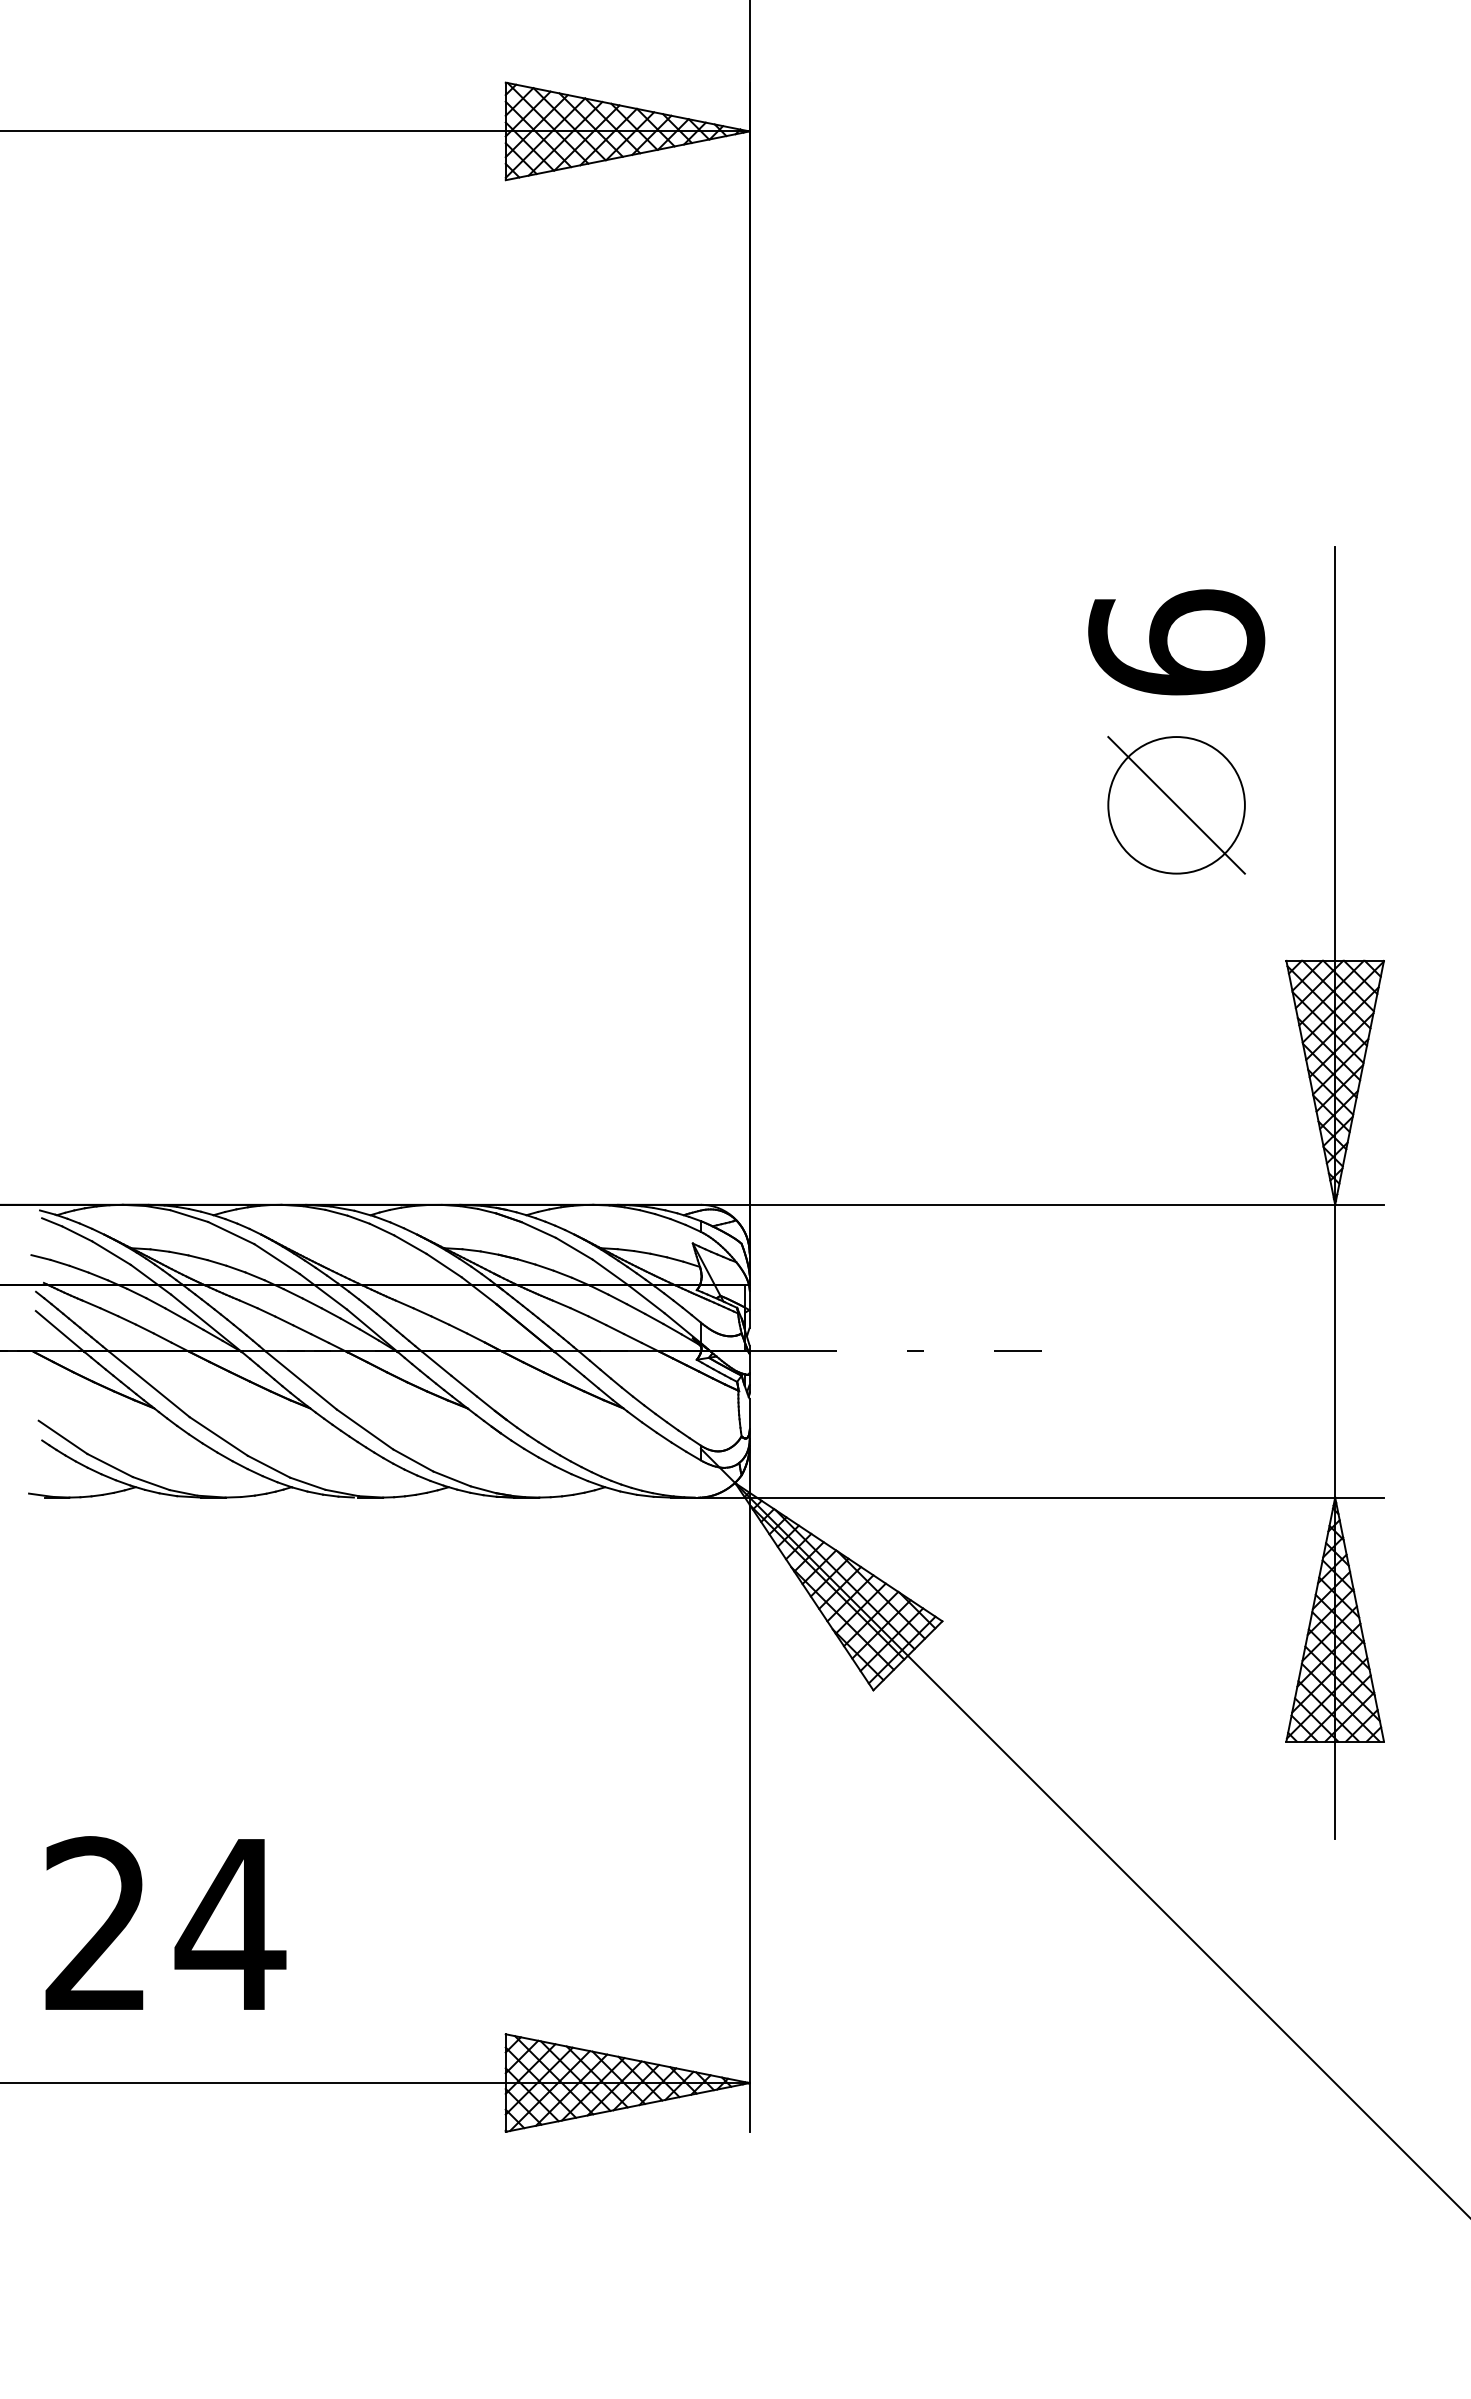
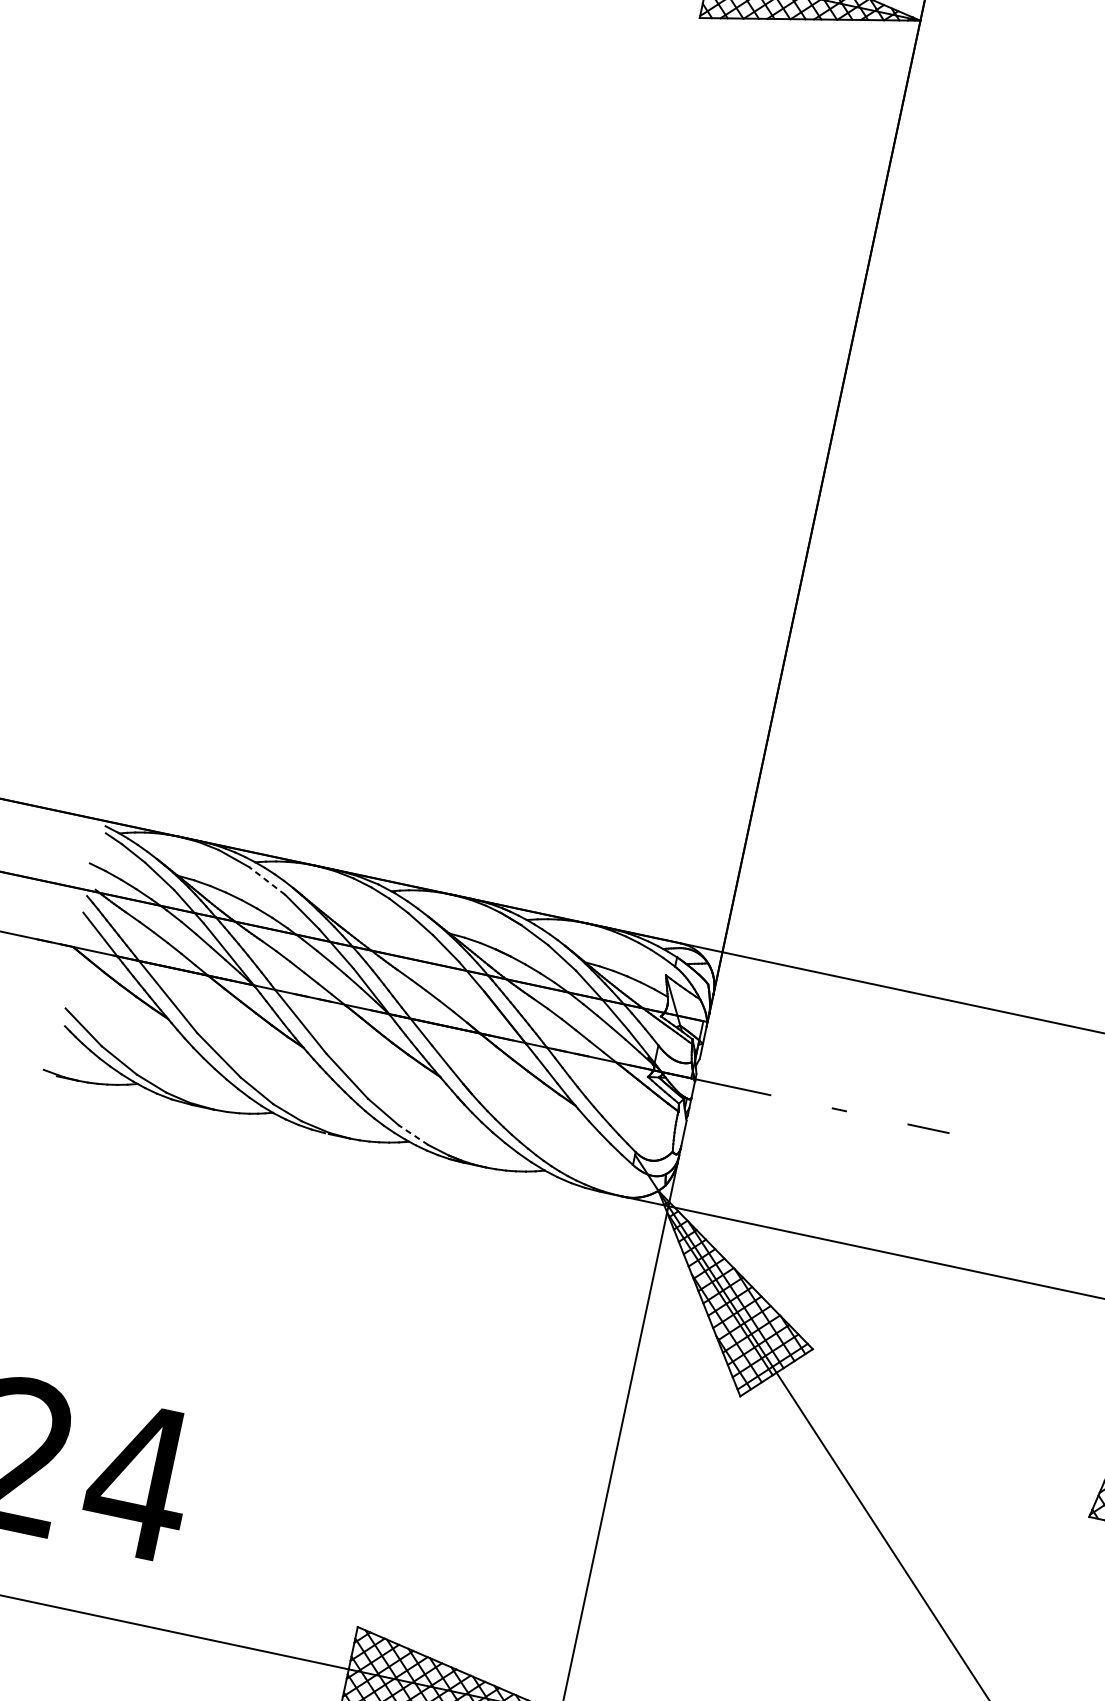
line: (231, 1233) -> (267, 881), solid -> dashed
line: (451, 1478) -> (413, 1134), solid -> dashed

